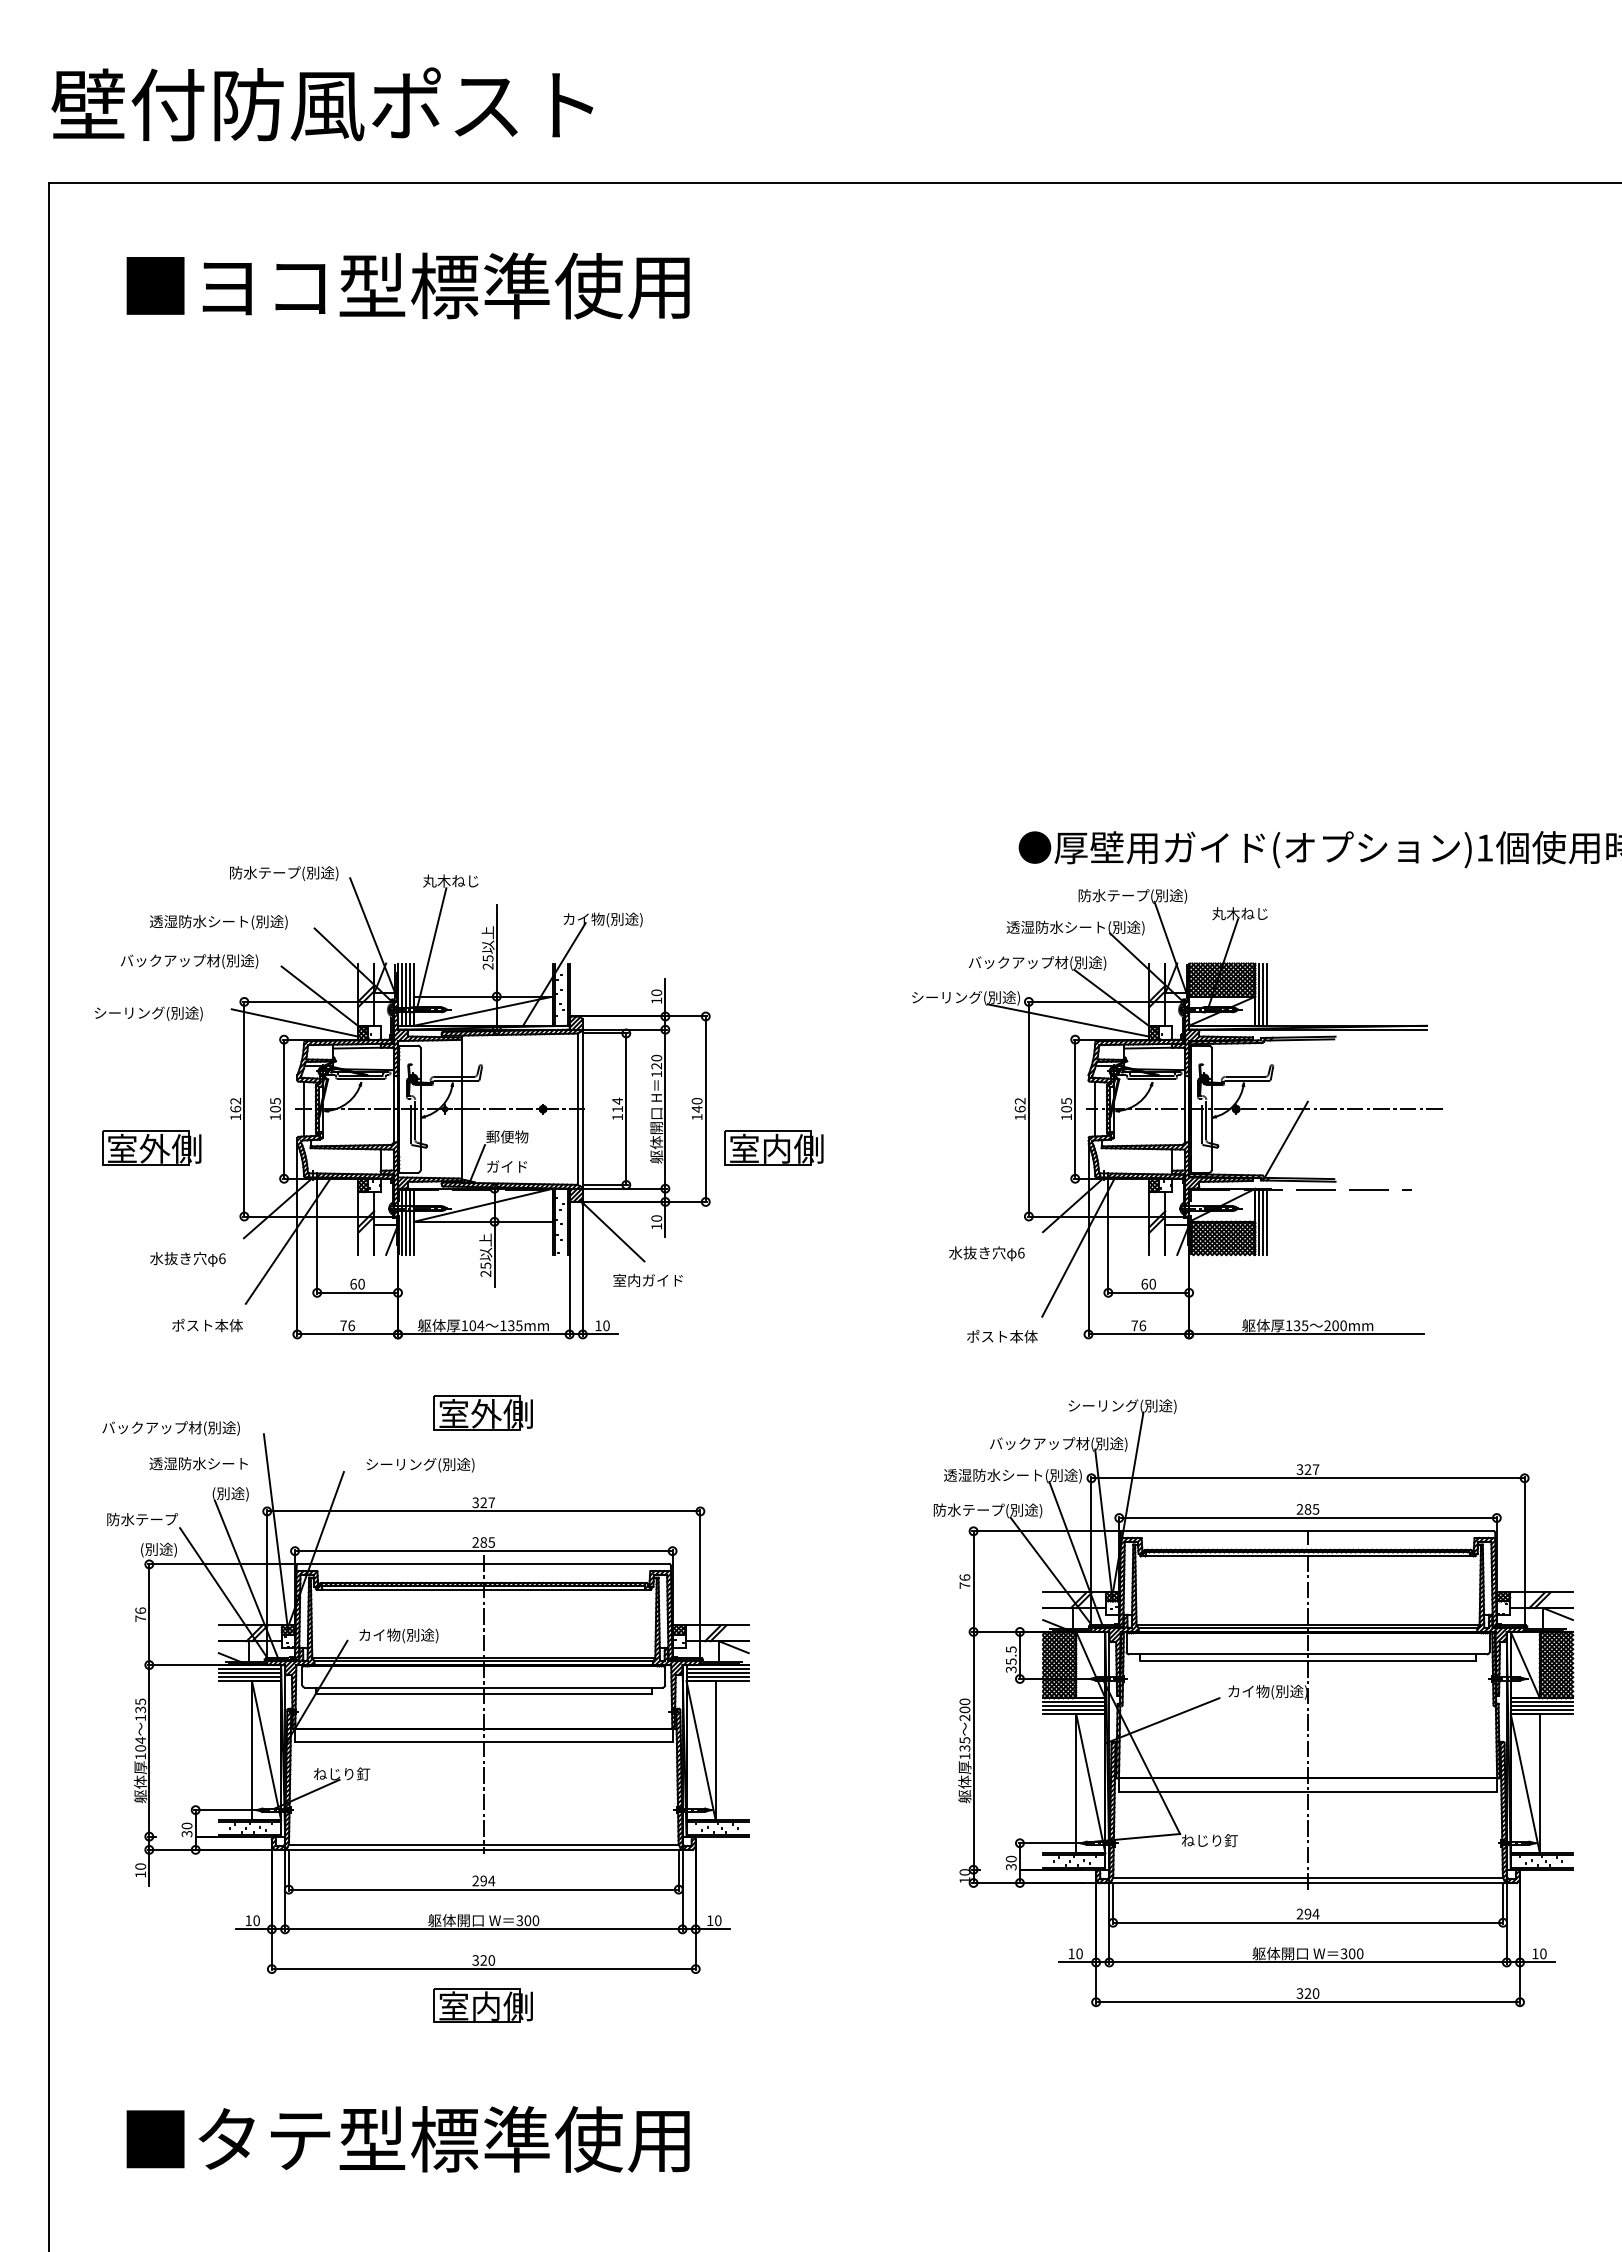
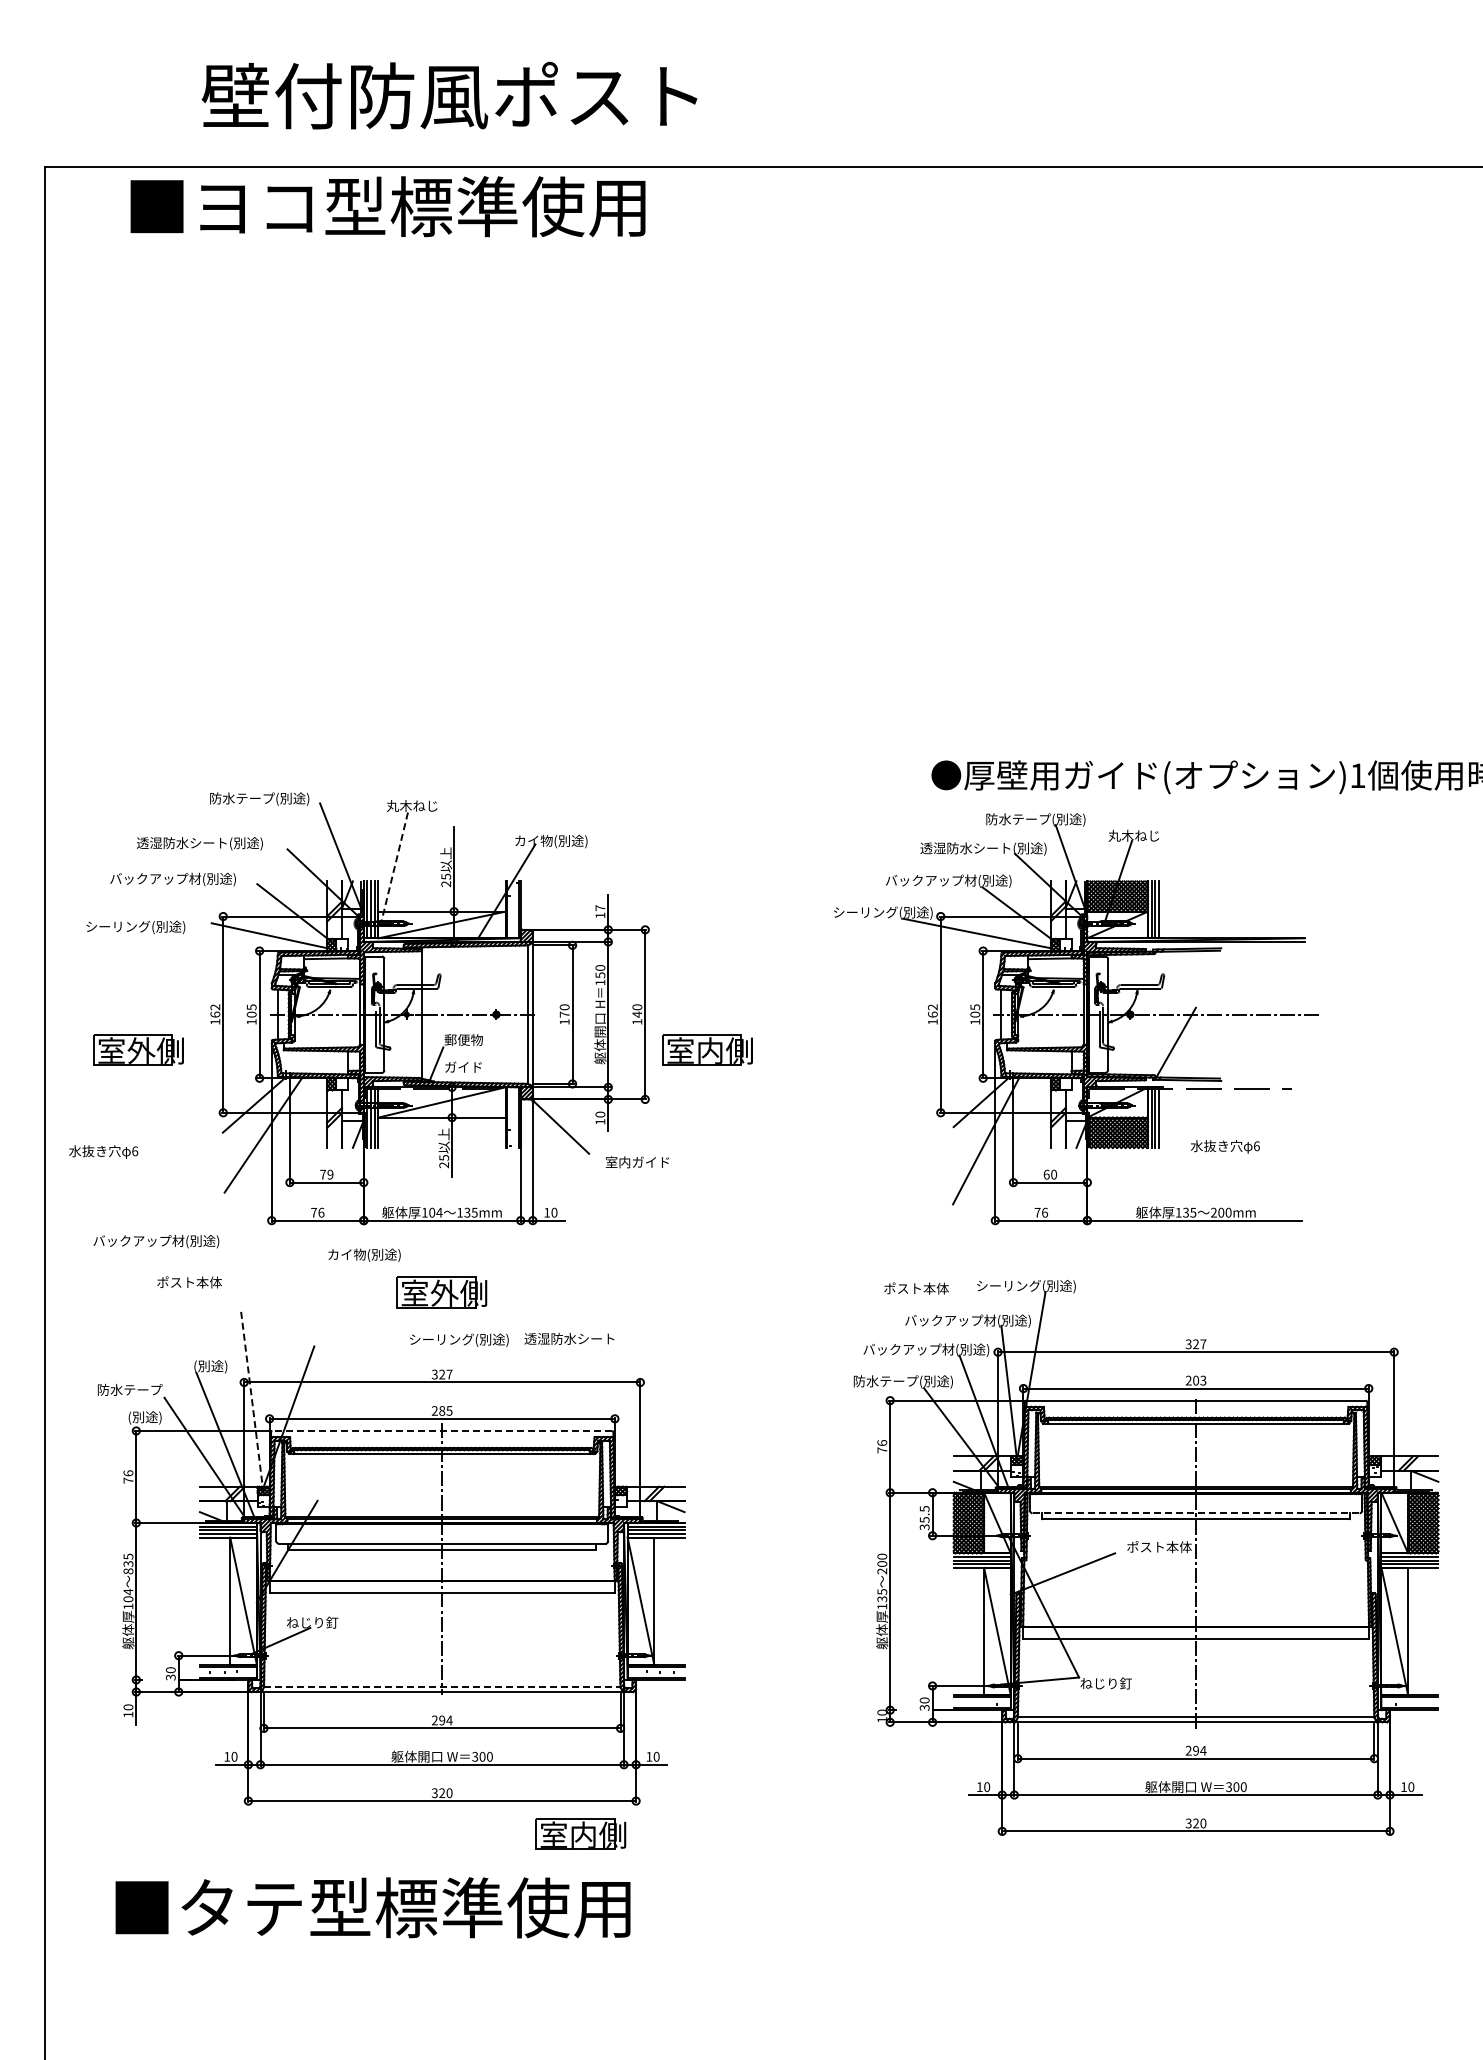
text: (322, 104) -> (449, 95), moved
text: (407, 285) -> (387, 206), moved
line: (431, 948) -> (394, 867), solid -> dashed
text: (656, 993) -> (600, 908), 10 -> 17
text: (656, 1066) -> (600, 975), 120 -> 150
text: (617, 1104) -> (564, 1010), 114 -> 170
text: (987, 1253) -> (1225, 1146), moved
text: (187, 1258) -> (103, 1151), moved
text: (646, 1280) -> (636, 1162), moved
text: (357, 1283) -> (326, 1174), 60 -> 79
text: (207, 1325) -> (189, 1282), moved
text: (1002, 1336) -> (916, 1288), moved
text: (171, 1428) -> (156, 1241), moved
text: (198, 1463) -> (569, 1338), moved
text: (420, 1464) -> (459, 1339), moved
text: (993, 1475) -> (908, 1349), 透湿防水シート(別途) -> バックアップ材(別途)
text: (1311, 1509) -> (1199, 1380), 285 -> 203
line: (276, 1535) -> (252, 1404), solid -> dashed
line: (484, 1563) -> (442, 1430), solid -> dashed
text: (398, 1634) -> (364, 1254), moved
line: (1308, 1654) -> (1196, 1513), solid -> dashed
text: (1266, 1691) -> (1158, 1547), カイ物(別途) -> ポスト本体
text: (140, 1718) -> (128, 1571), 135 -> 835
line: (484, 1844) -> (442, 1687), solid -> dashed
part: (482, 2004) -> (580, 1833), moved
text: (407, 2139) -> (372, 1907), moved

